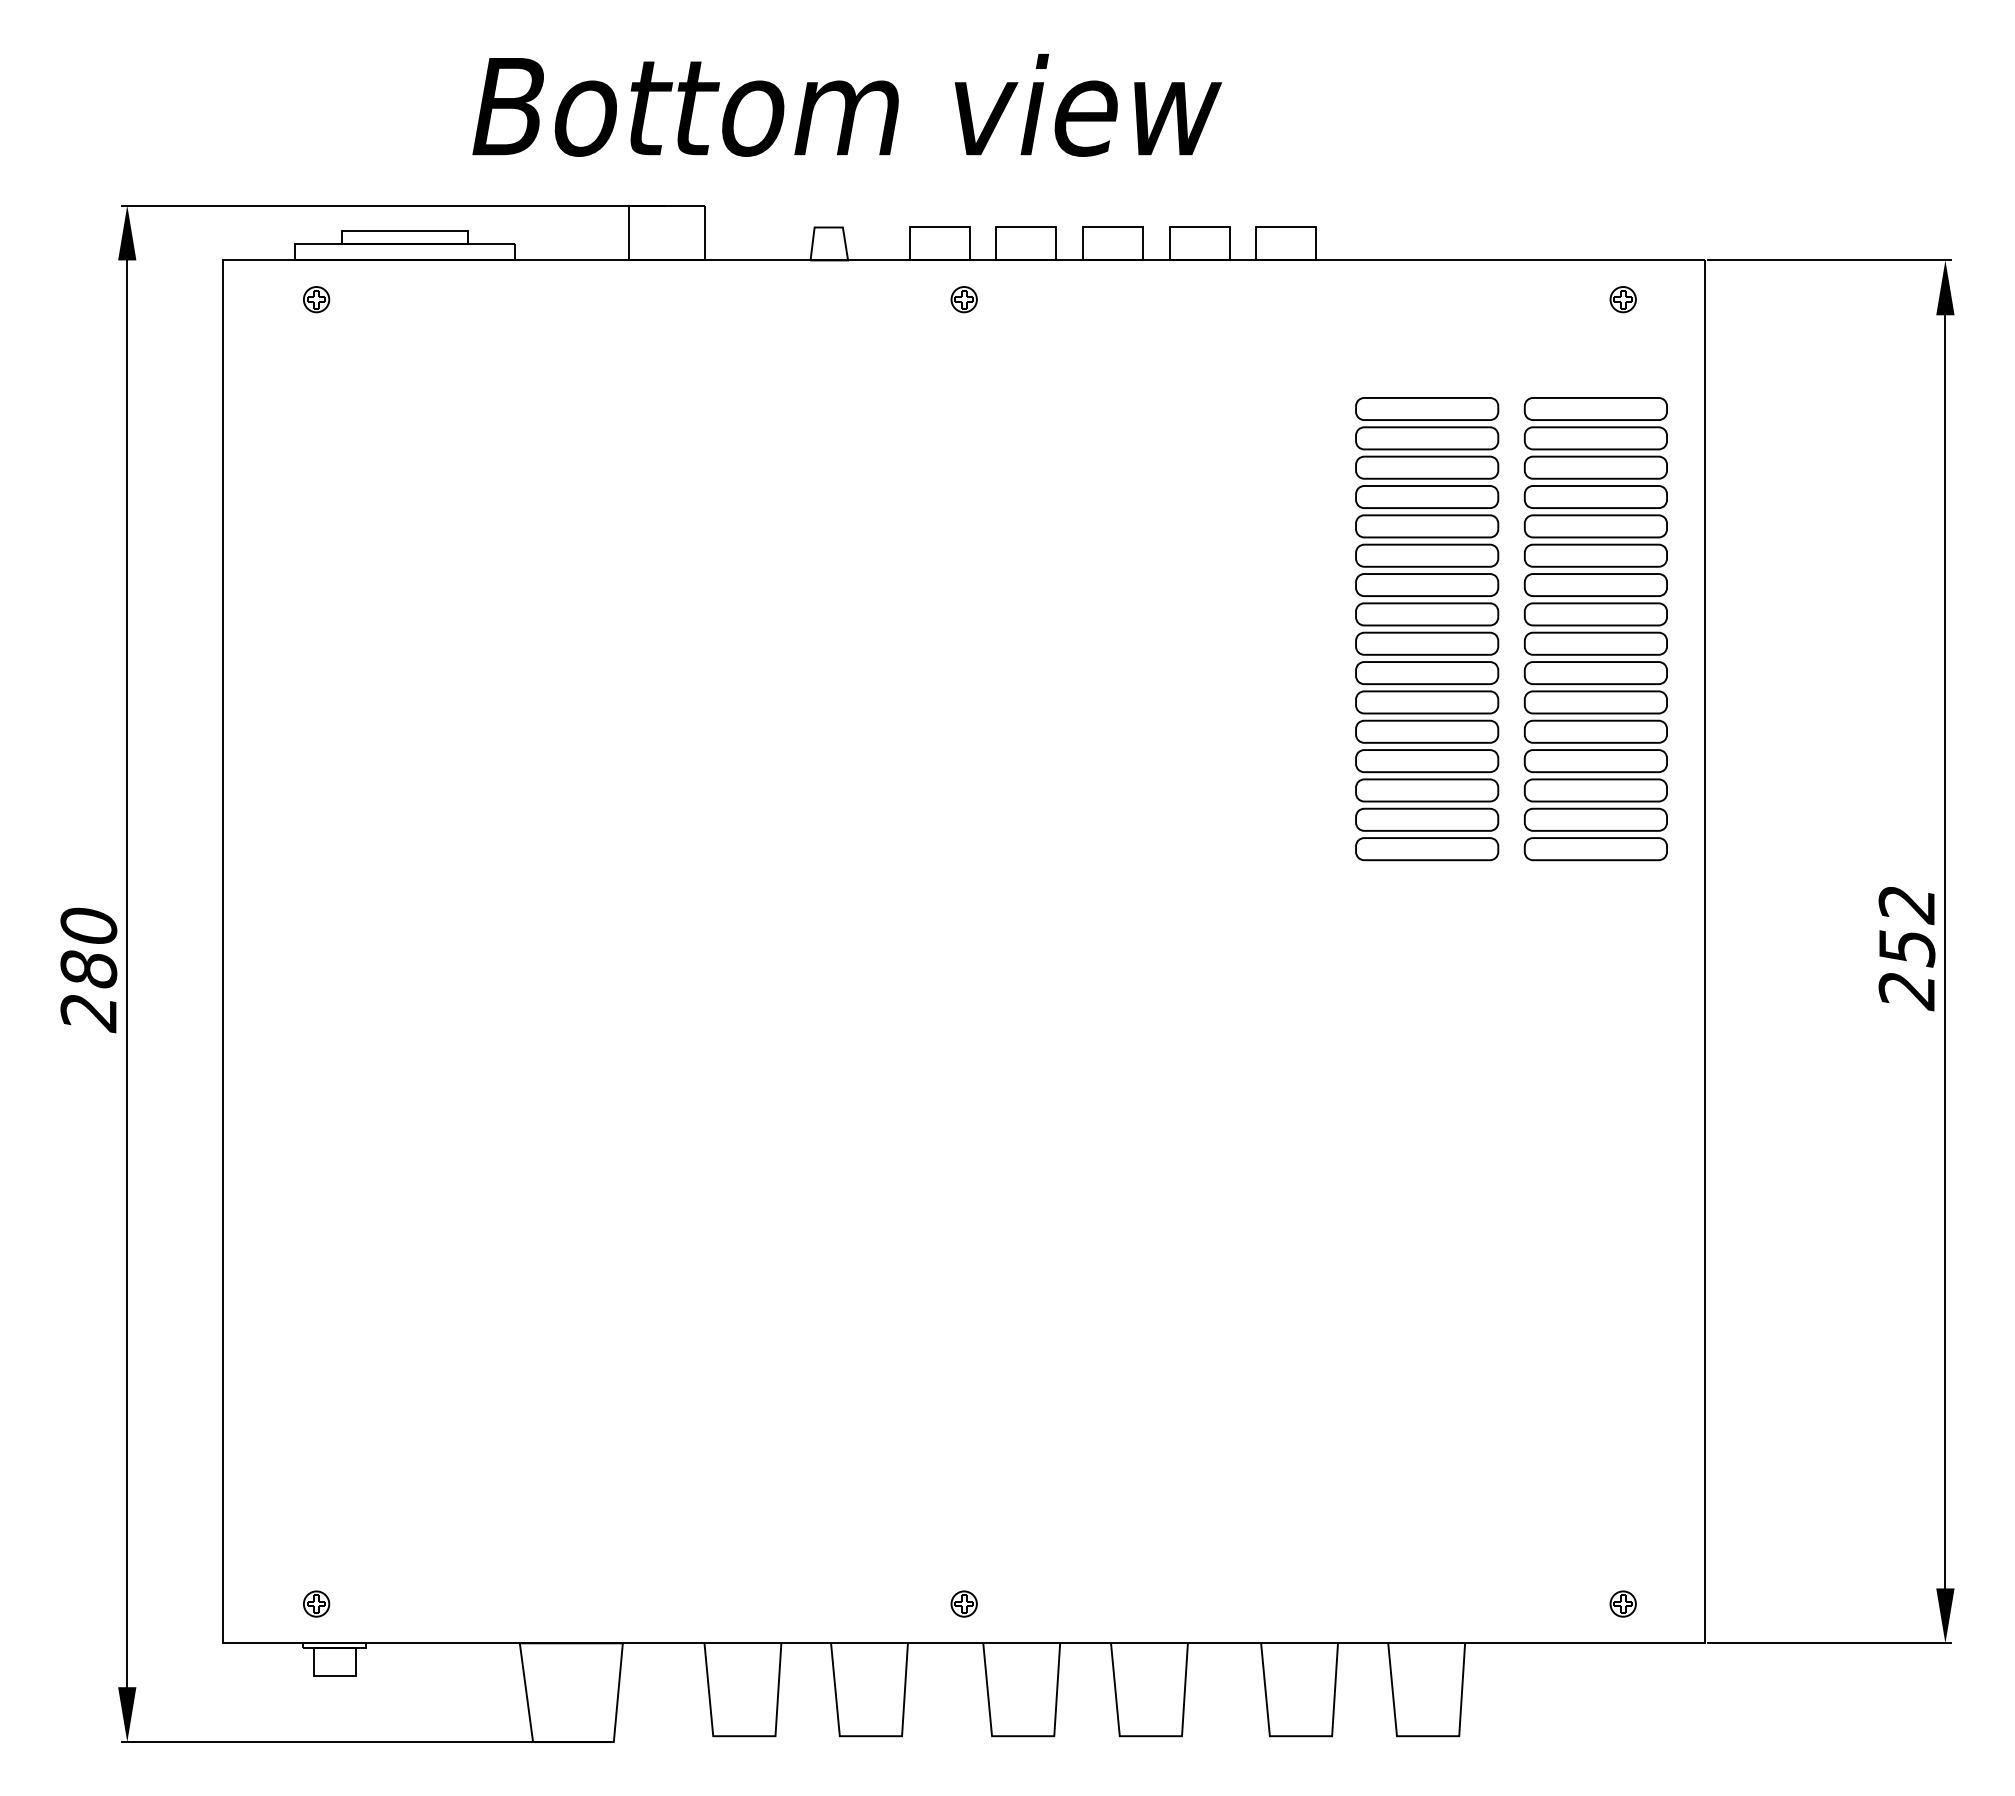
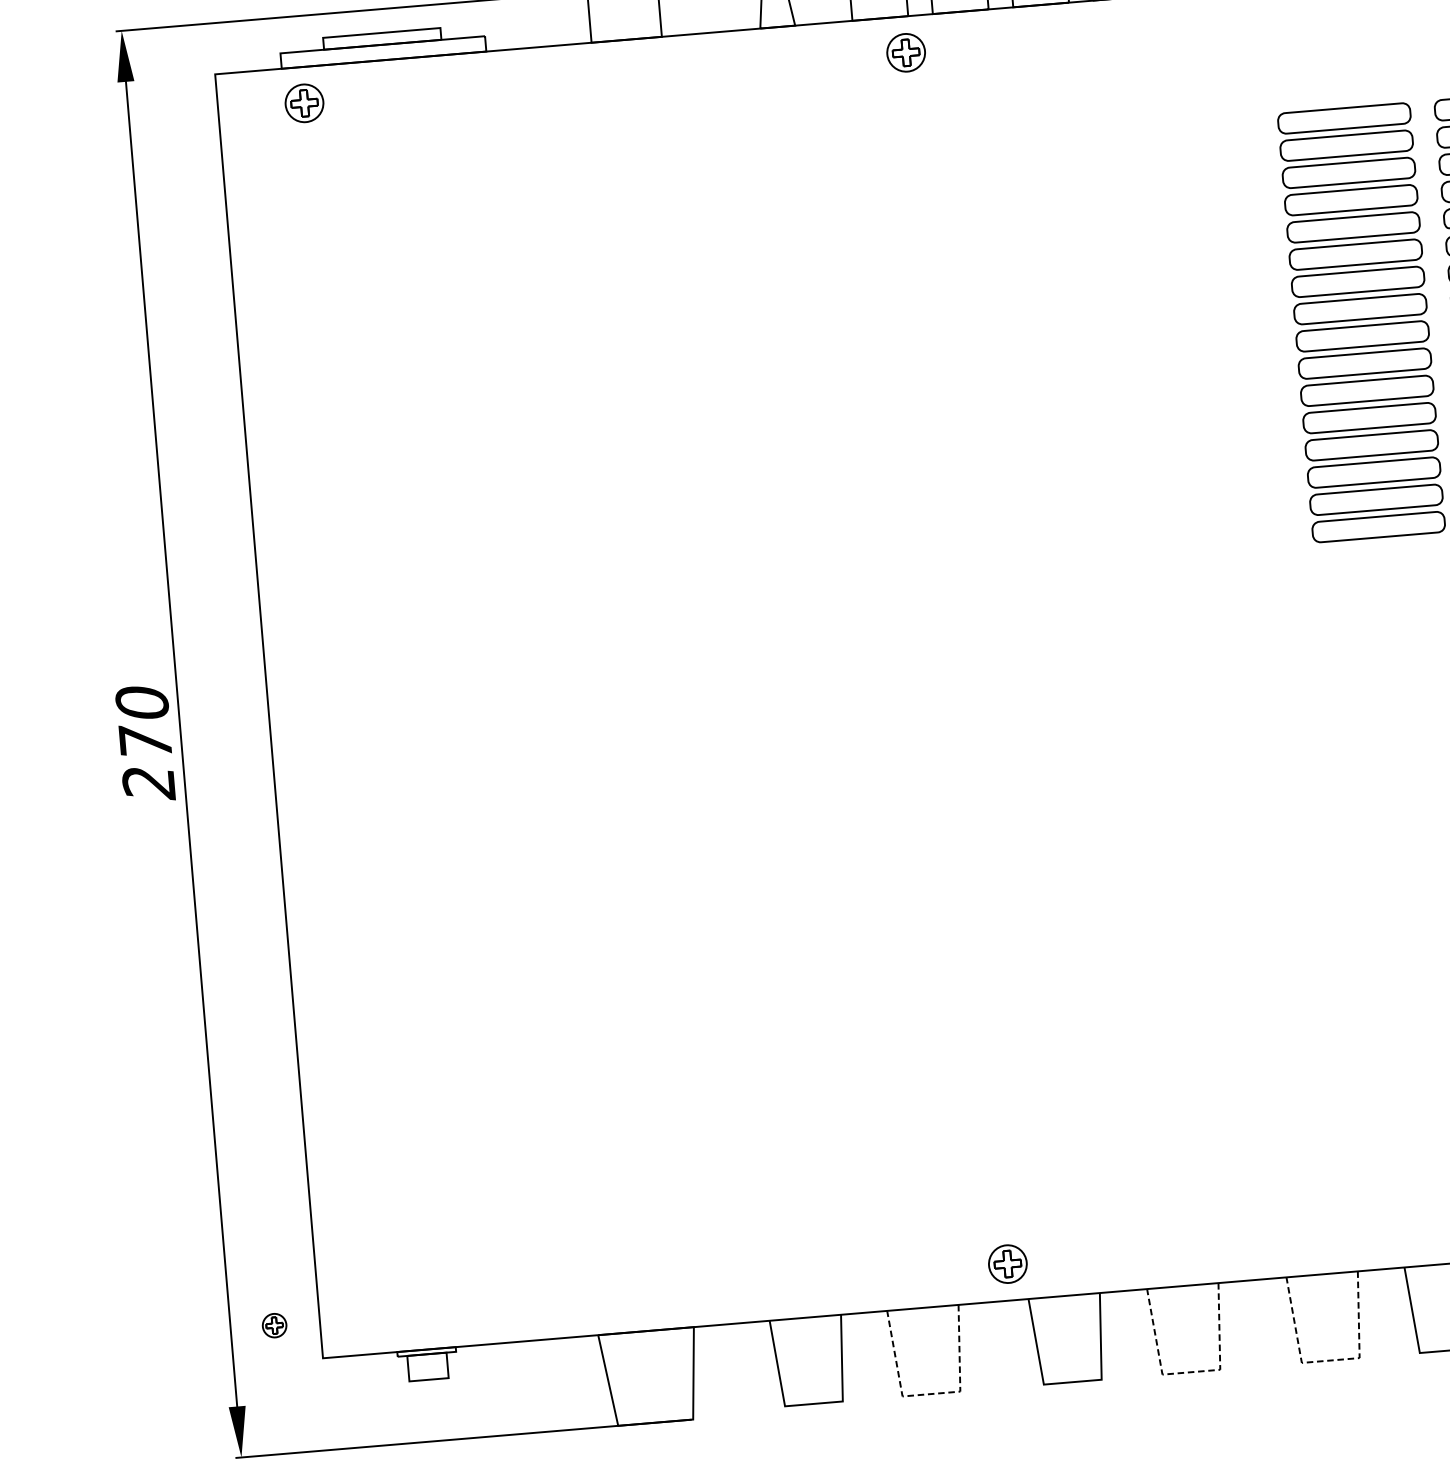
part: (316, 299) -> (304, 103), size x1.6
part: (963, 299) -> (905, 52), size x1.6
text: (88, 968) -> (145, 742), 280 -> 270
part: (316, 1603) -> (274, 1325), moved
part: (963, 1603) -> (1007, 1263), size x1.6
line: (870, 1736) -> (931, 1394), solid -> dashed
line: (1150, 1736) -> (1191, 1372), solid -> dashed
line: (1300, 1736) -> (1330, 1360), solid -> dashed

